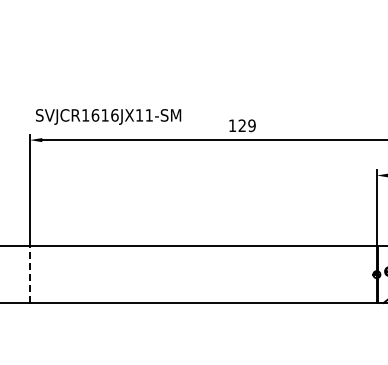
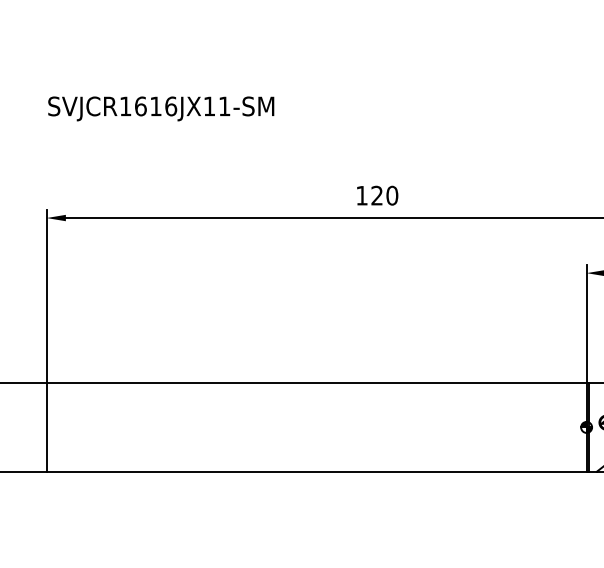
text: (108, 116) -> (161, 108), moved
text: (251, 125) -> (391, 195), 129 -> 120
line: (29, 274) -> (45, 427), dashed -> solid

